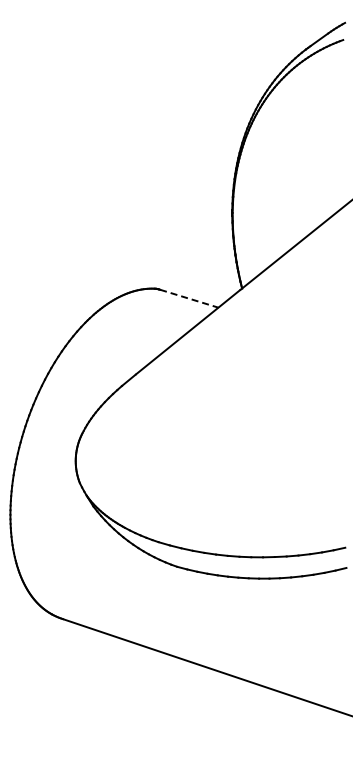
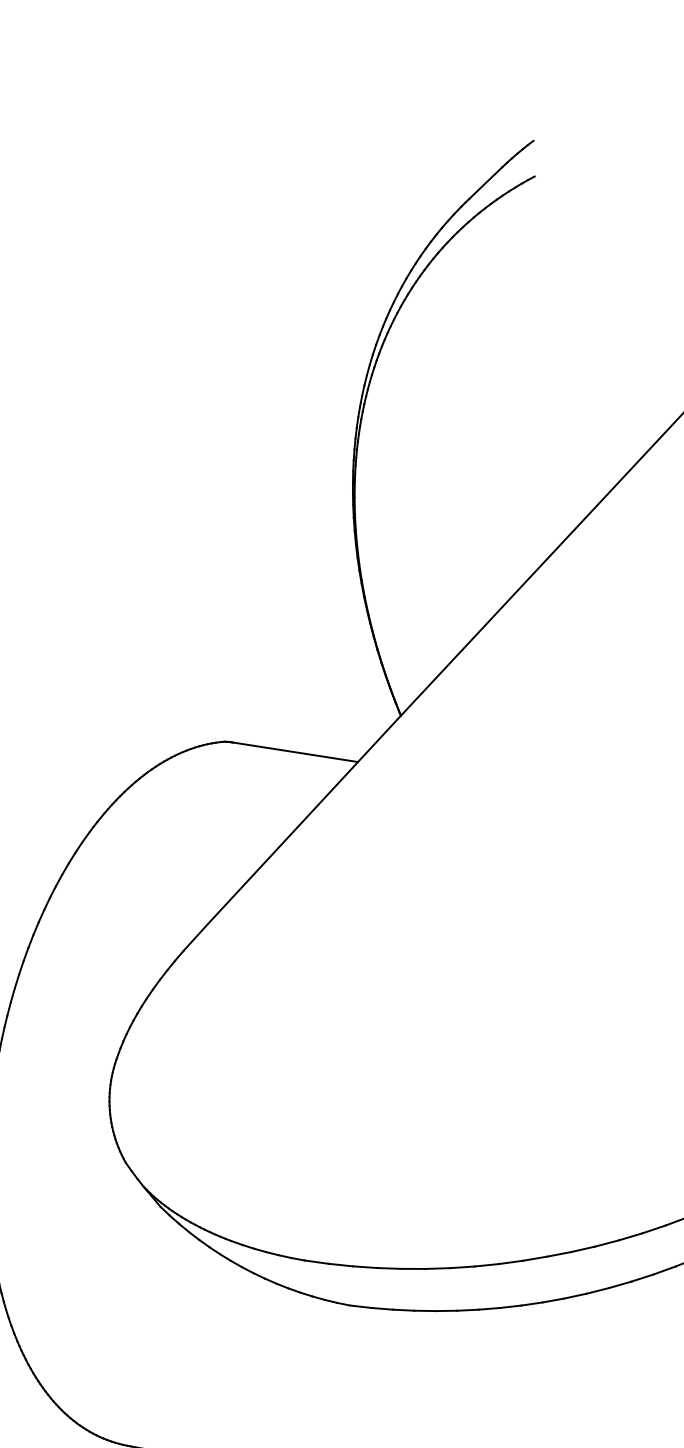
line: (189, 298) -> (295, 751), dashed -> solid

